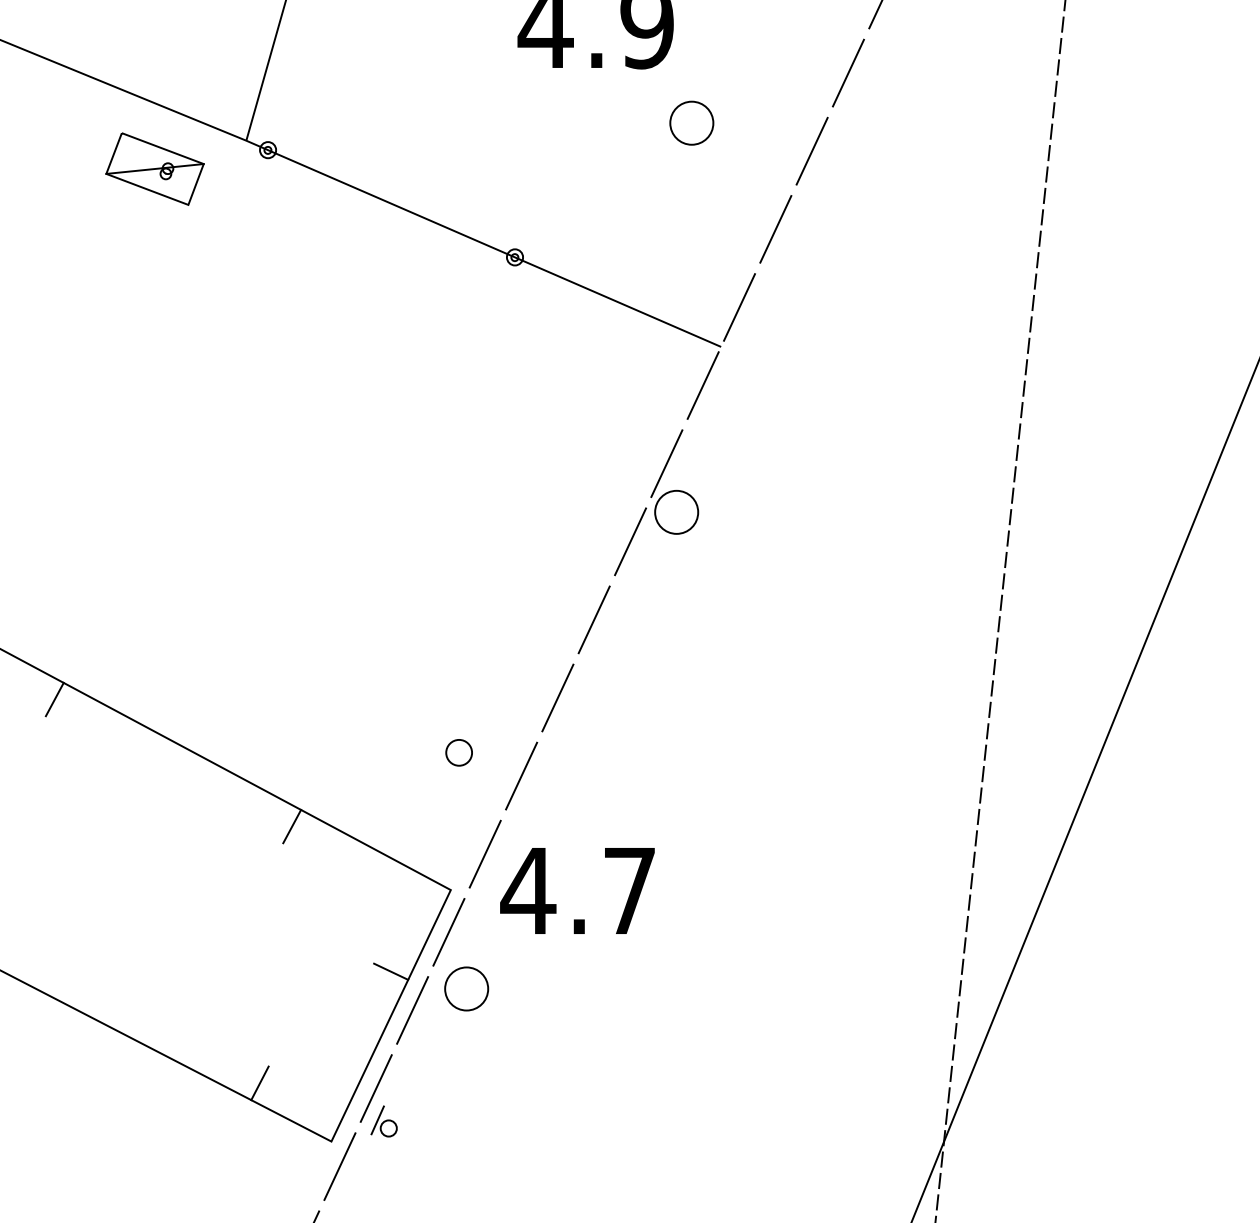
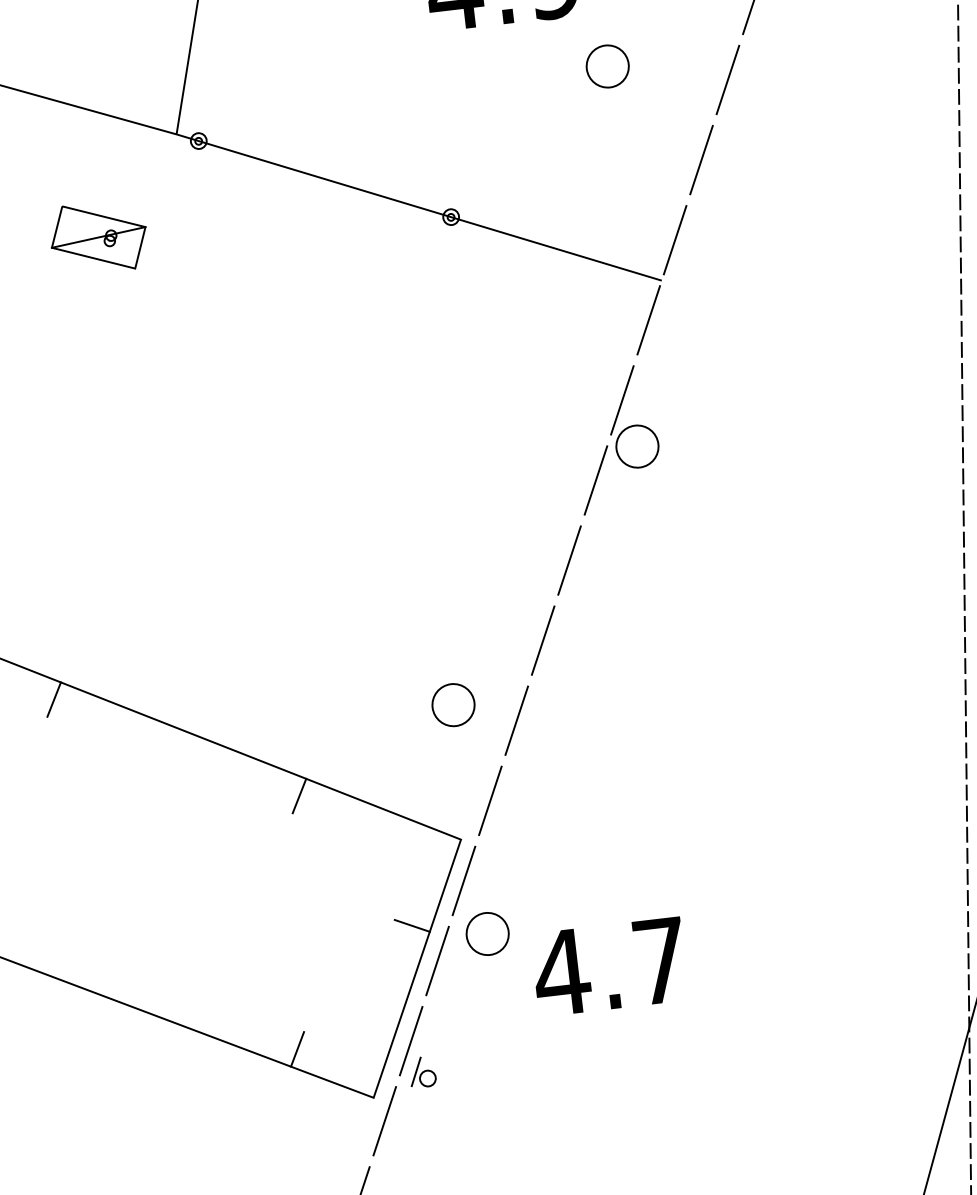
part: (154, 168) -> (98, 237), moved
part: (458, 752) -> (452, 705), size x1.67
text: (577, 890) -> (609, 966), moved

